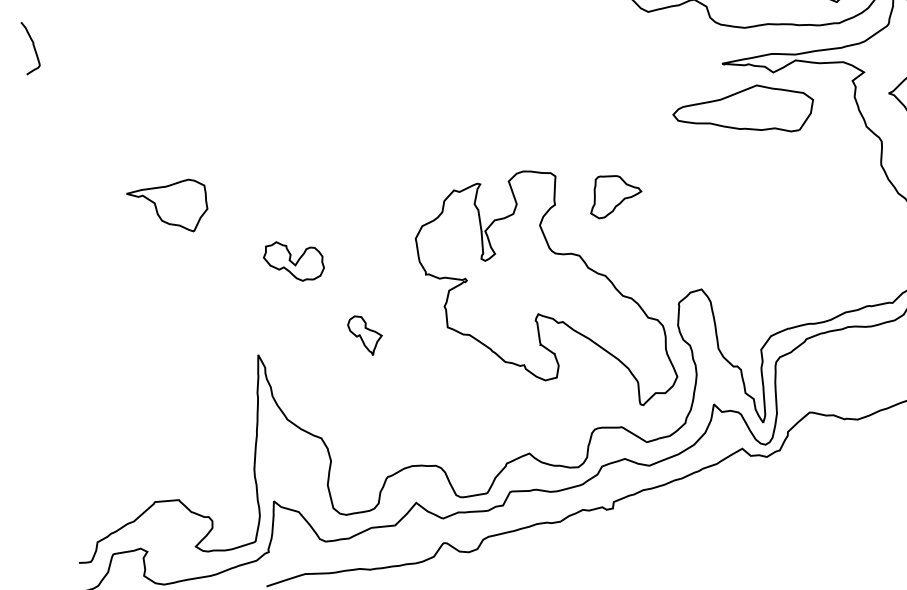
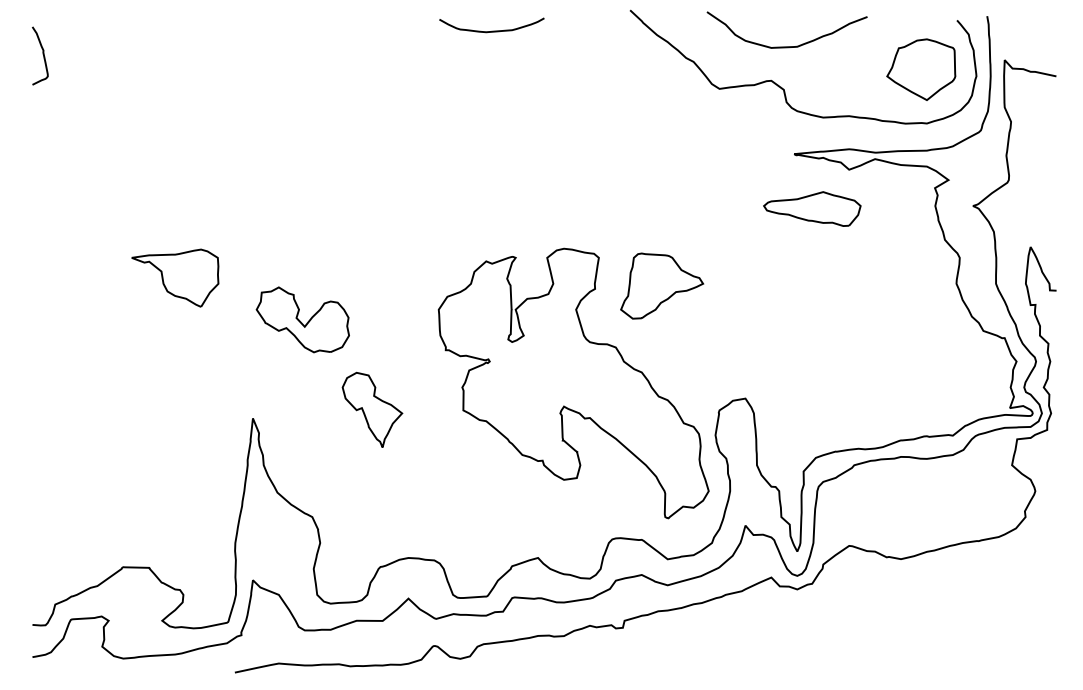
part: (743, 111) -> (812, 208), size x0.62
part: (615, 195) -> (662, 285), size x1.43
part: (168, 207) -> (175, 277), moved
part: (293, 260) -> (302, 319), size x1.43
part: (365, 335) -> (372, 409), size x1.67

